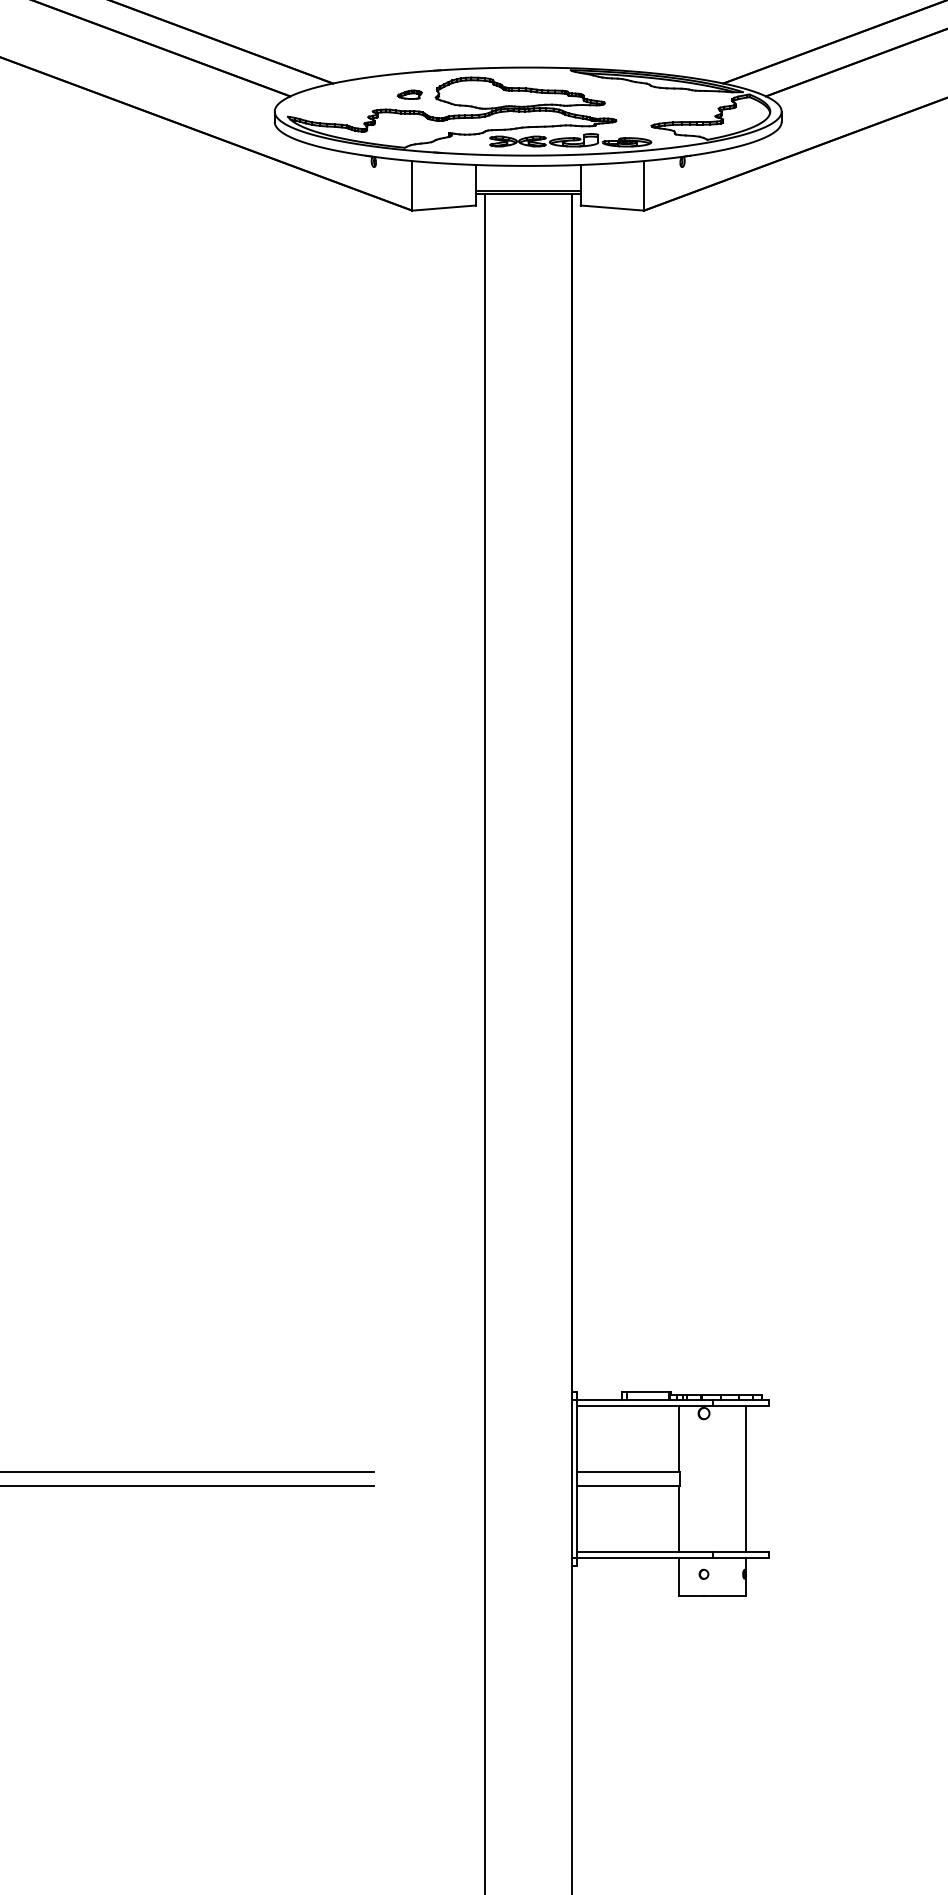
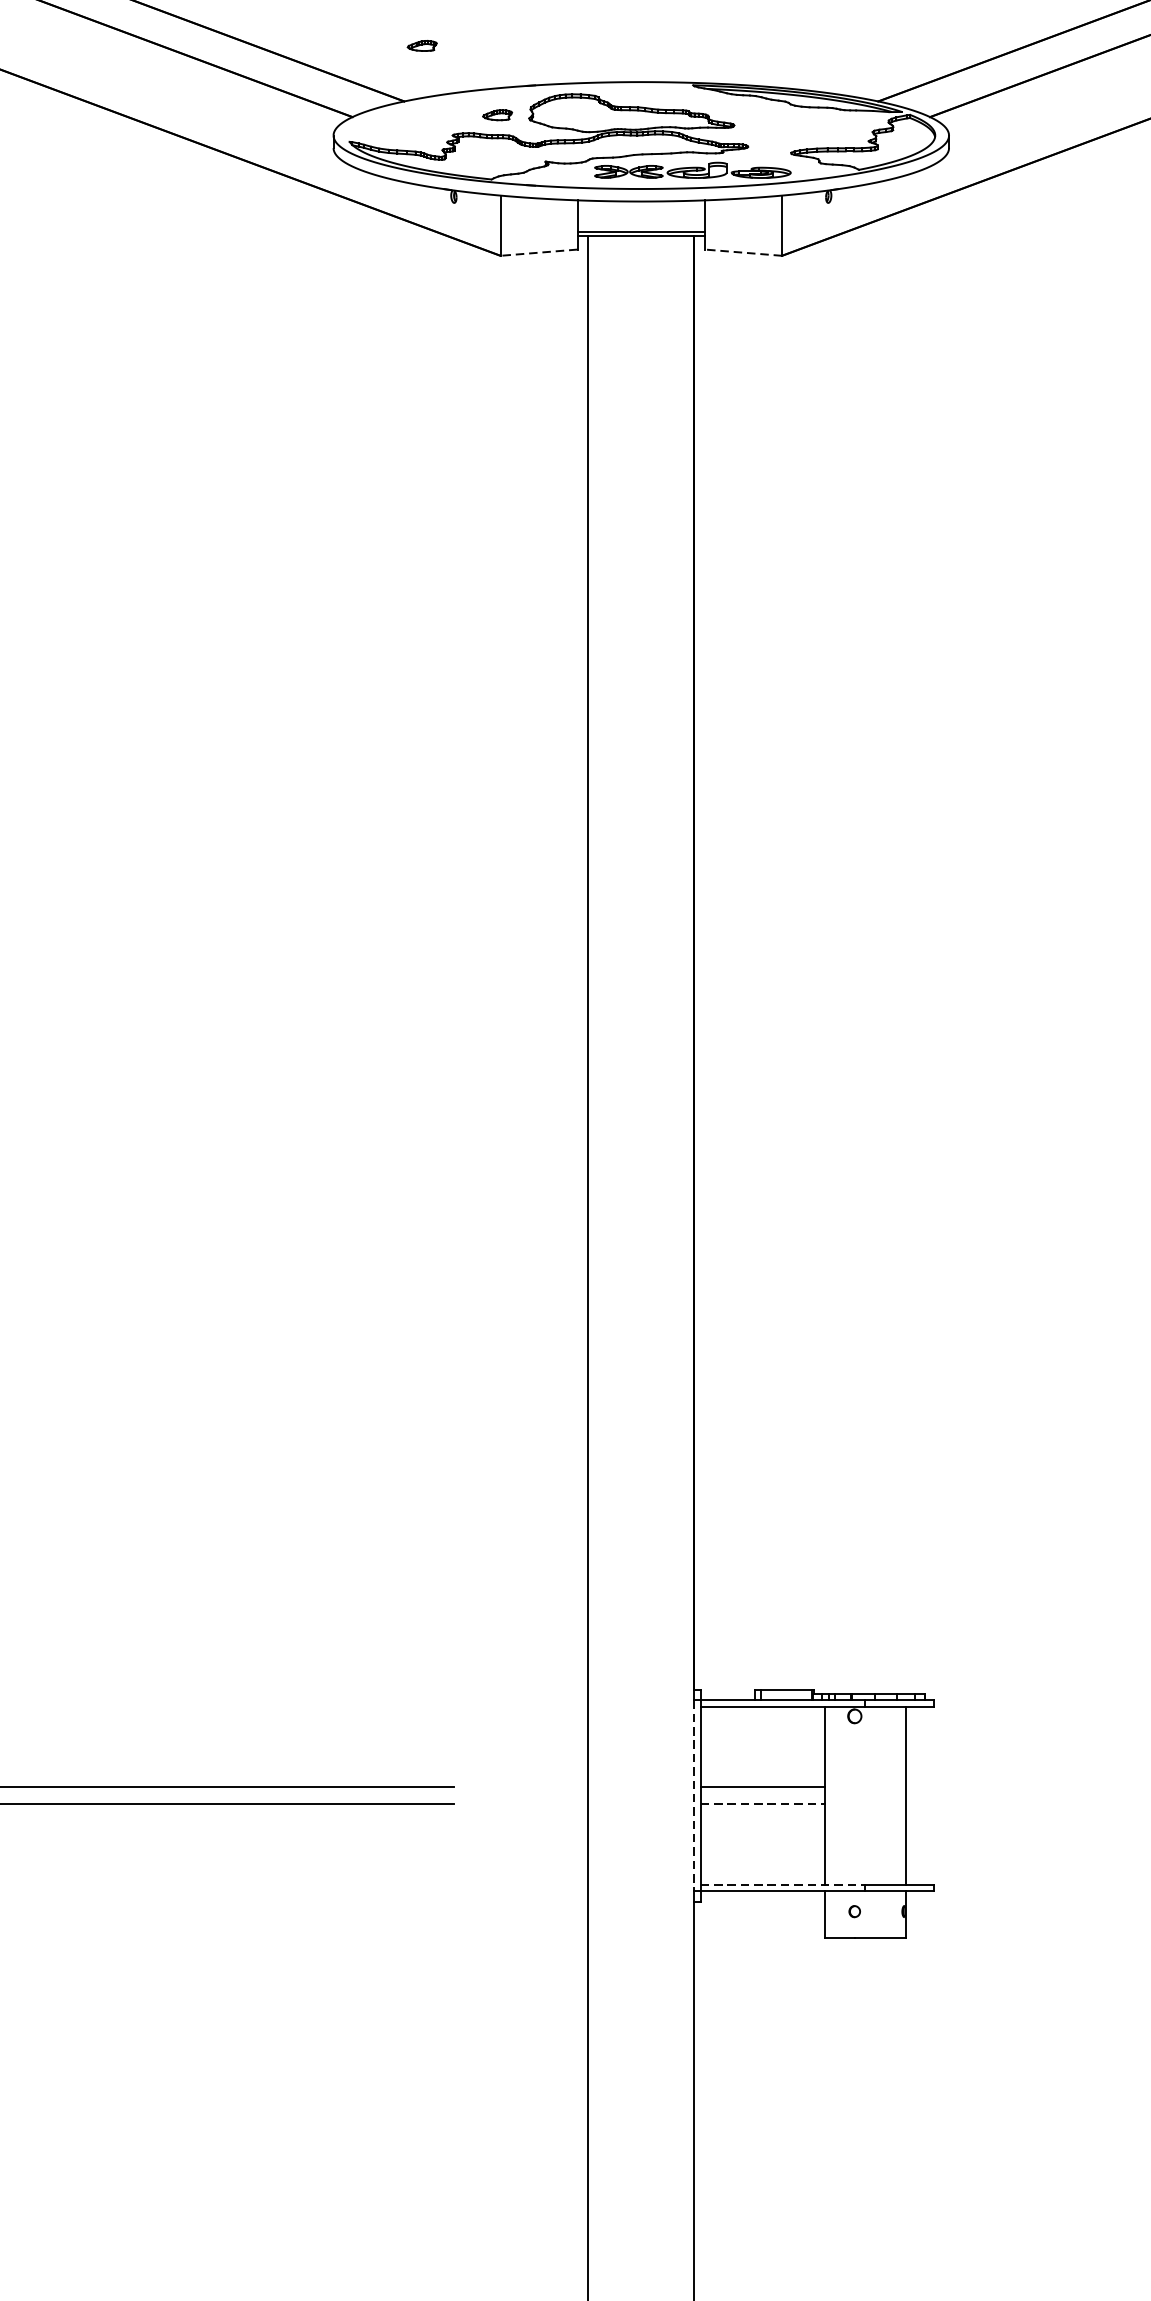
part: (347, 37) -> (421, 45), added
line: (443, 208) -> (538, 253), solid -> dashed
line: (612, 208) -> (743, 253), solid -> dashed
line: (571, 1479) -> (693, 1796), solid -> dashed
line: (628, 1486) -> (763, 1804), solid -> dashed
line: (644, 1552) -> (782, 1885), solid -> dashed

